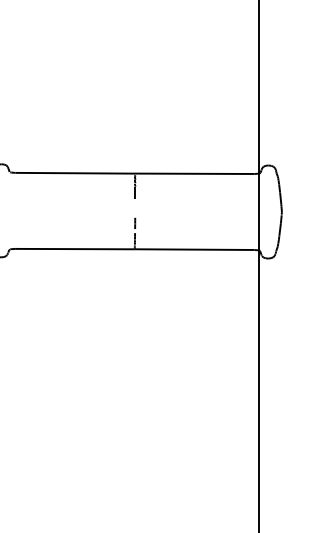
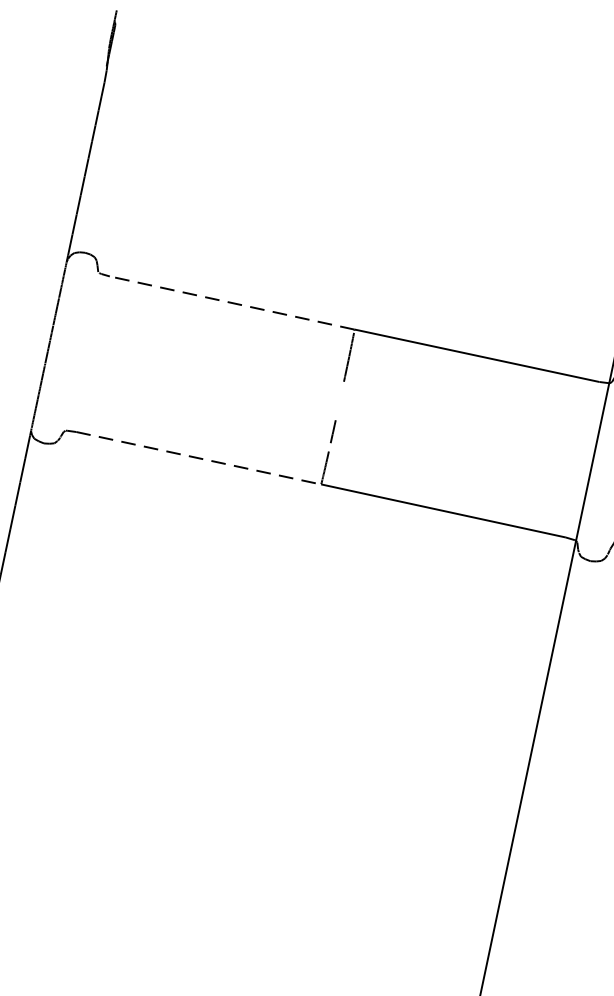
line: (75, 173) -> (232, 303), solid -> dashed
line: (74, 249) -> (197, 458), solid -> dashed

